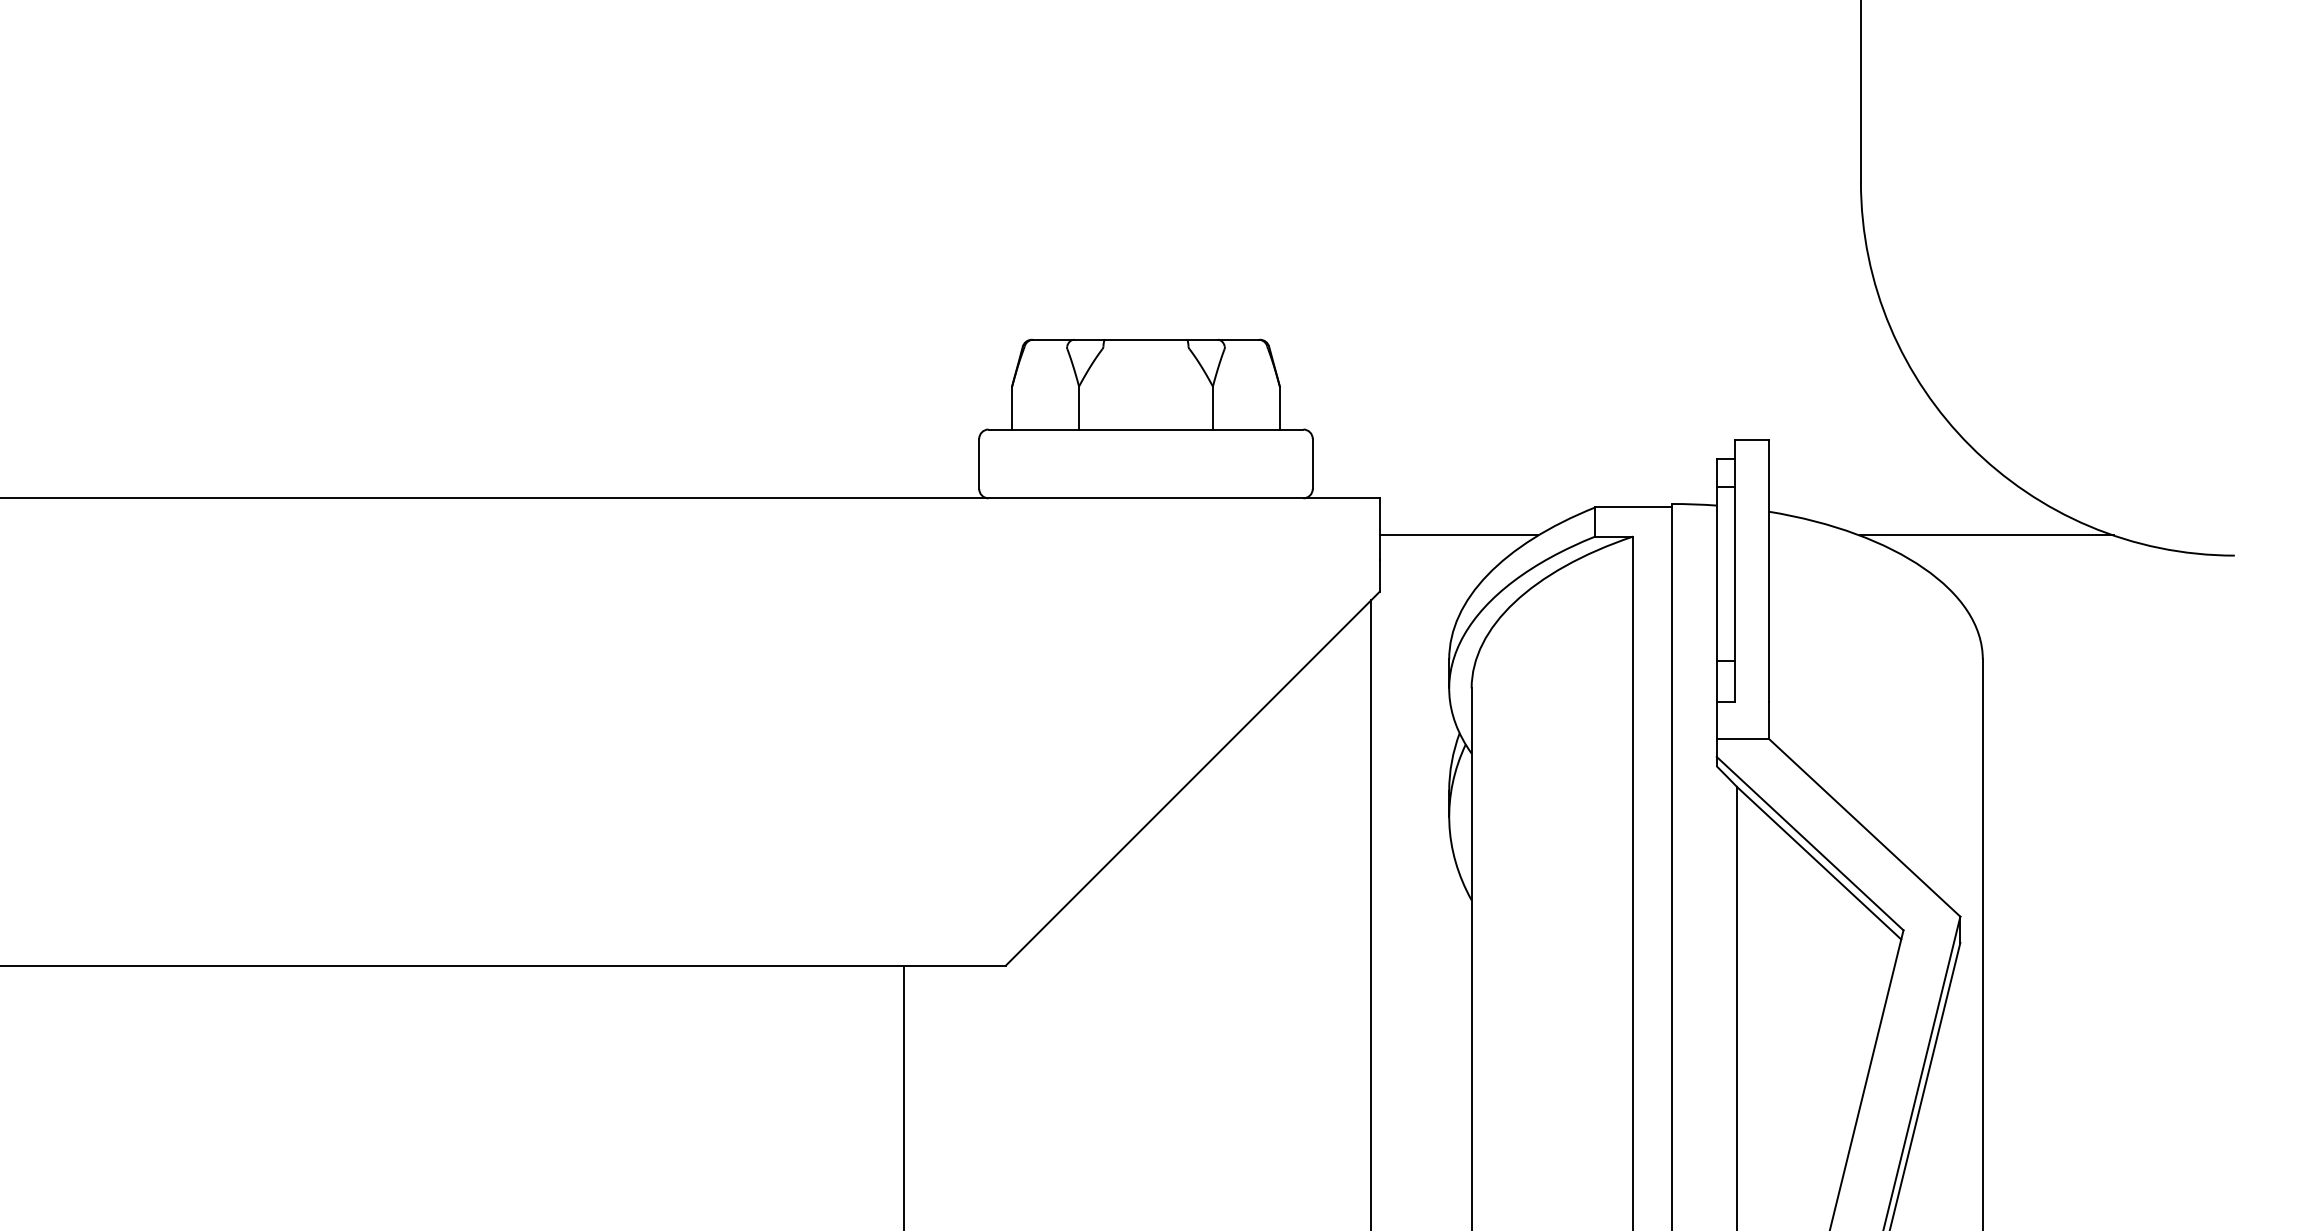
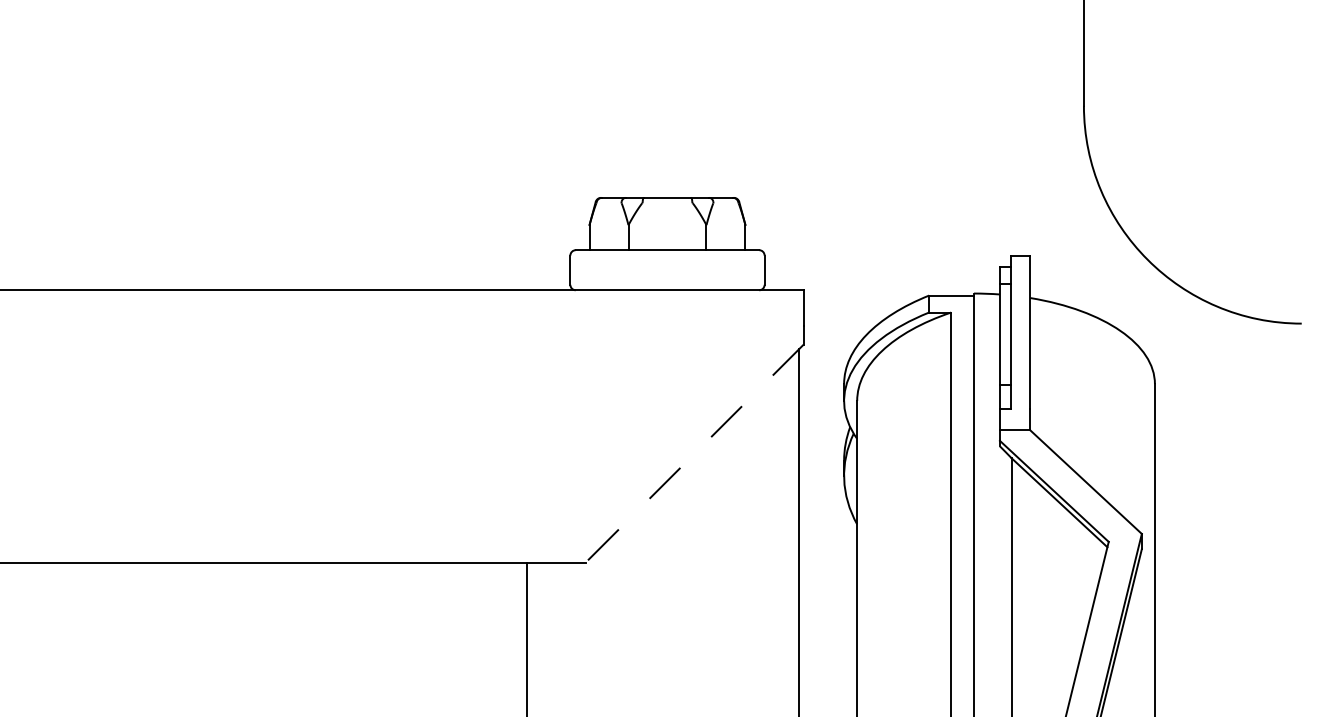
line: (1458, 534) -> (849, 311), removed
line: (1987, 534) -> (1157, 311), removed
line: (1192, 778) -> (694, 453), solid -> dashed

